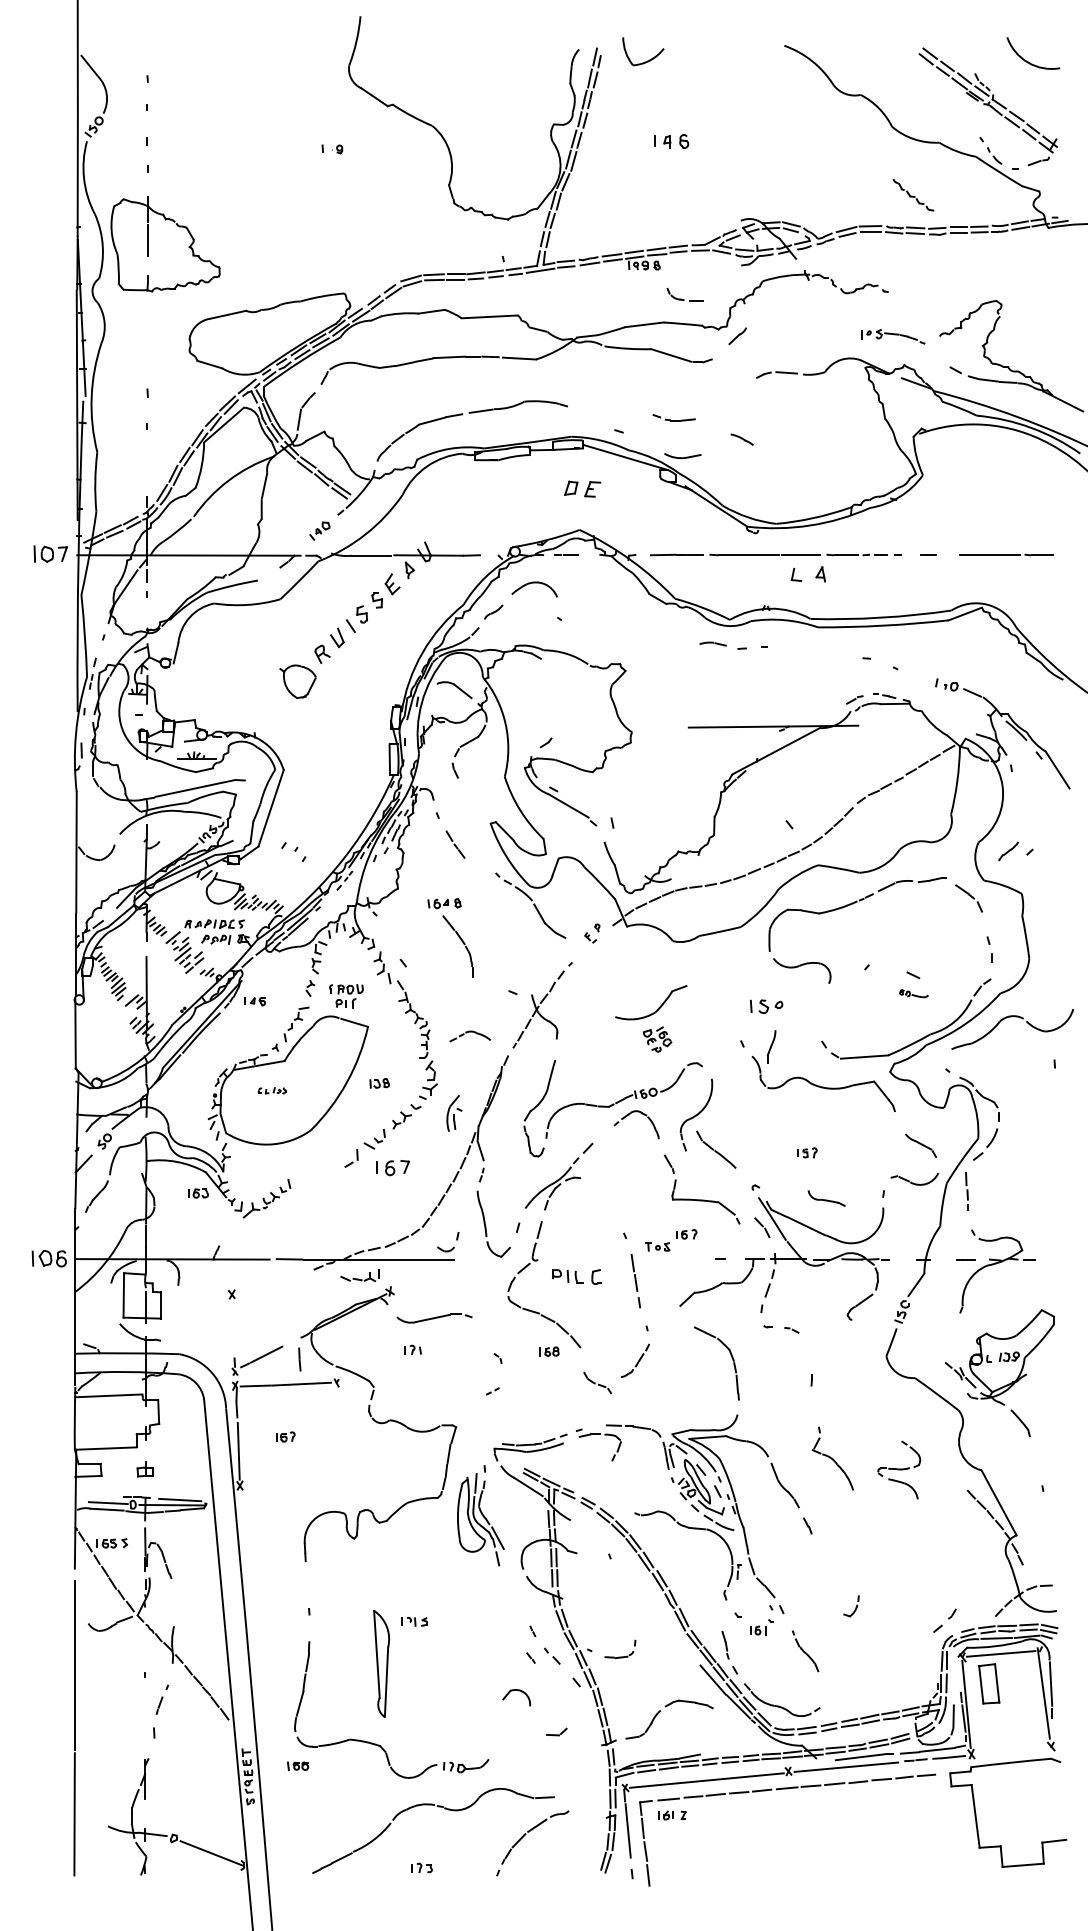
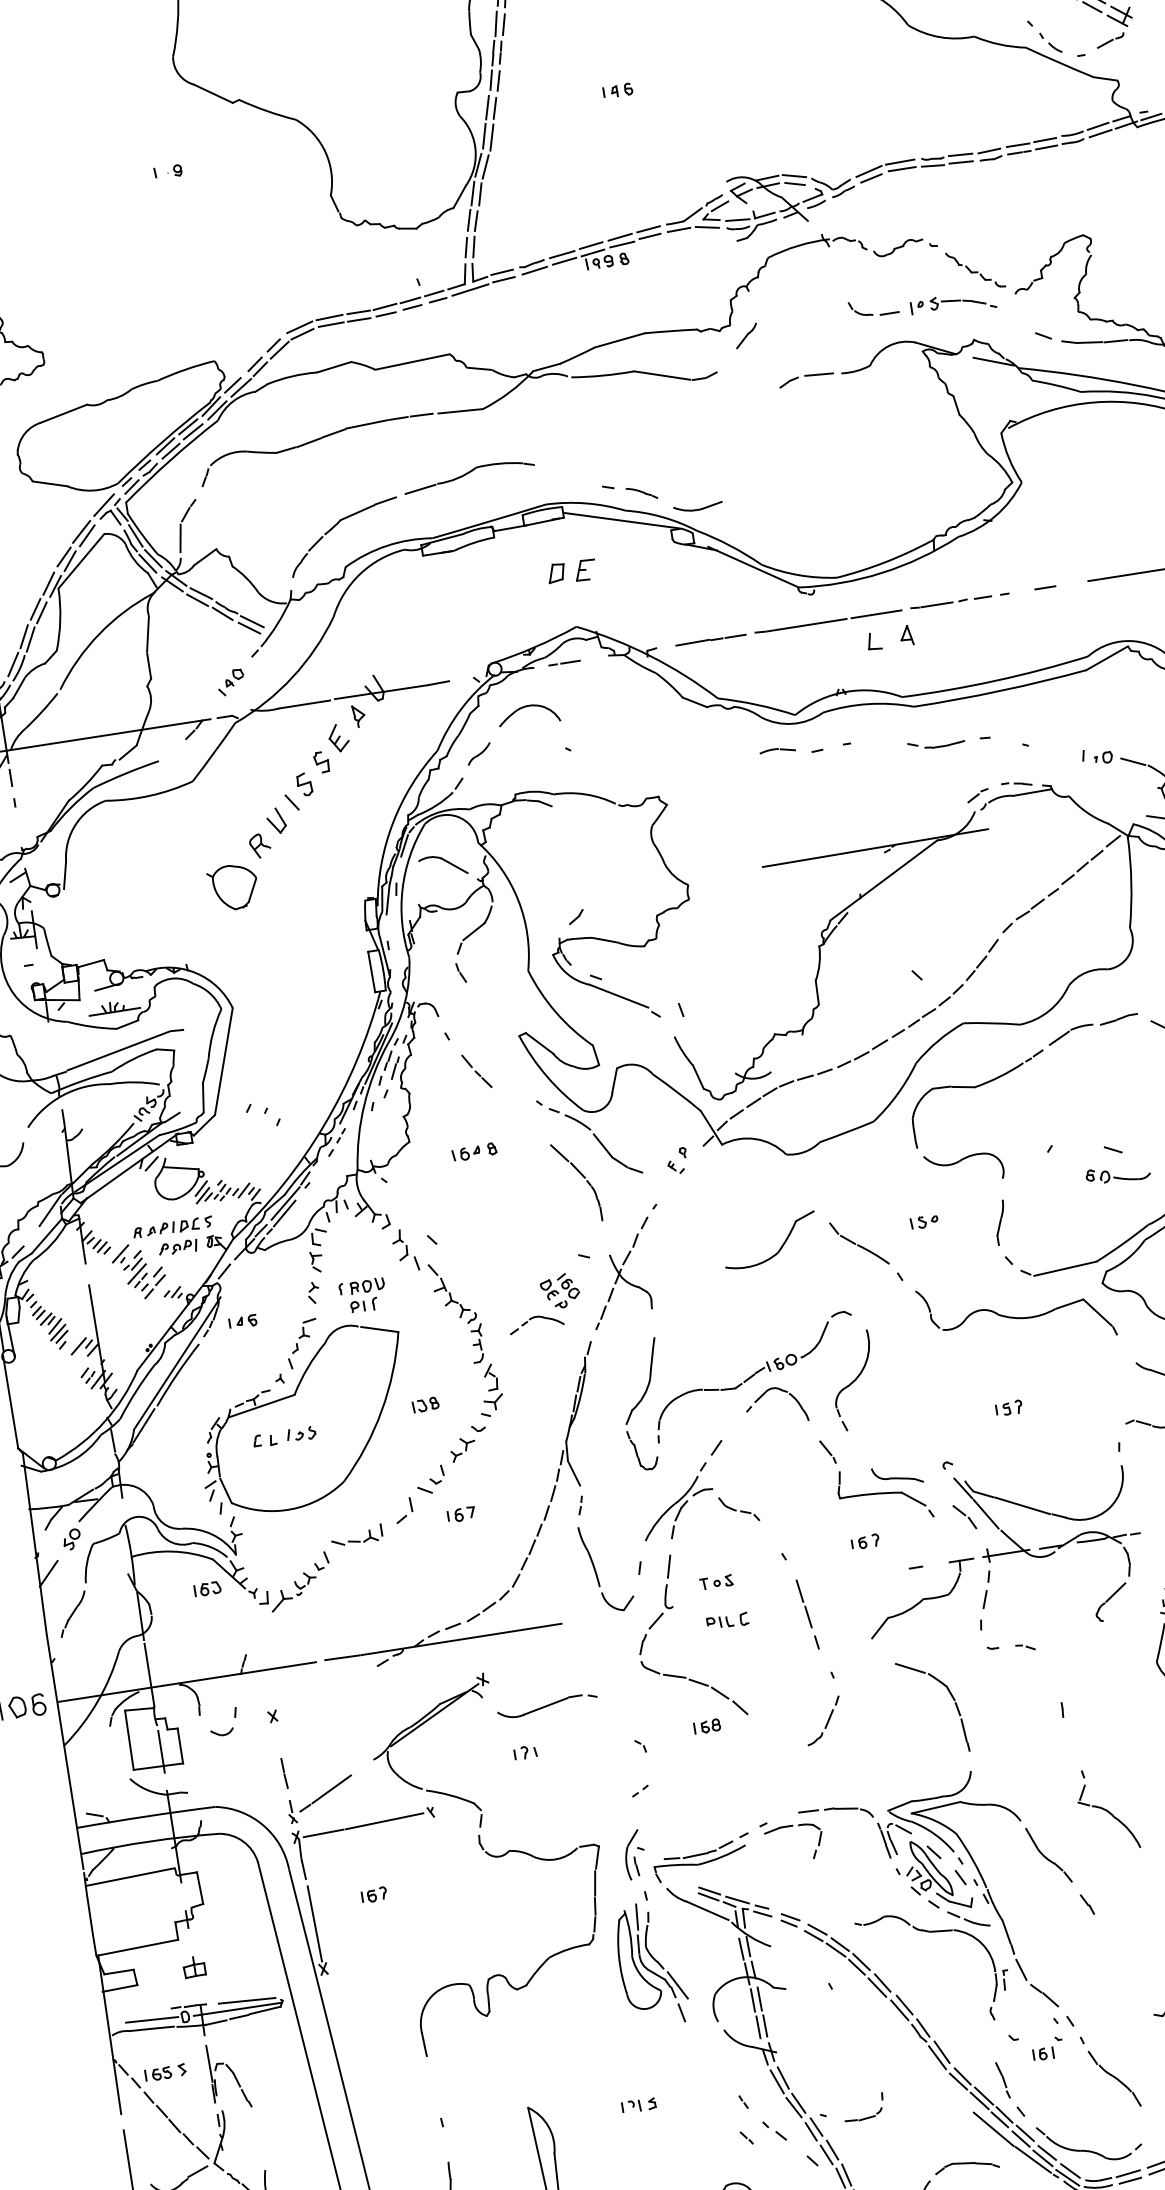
part: (671, 141) -> (617, 90), size x0.62
part: (913, 195) -> (975, 270), moved
part: (684, 294) -> (872, 307), moved
part: (673, 417) -> (935, 743), moved
part: (741, 439) -> (641, 493), moved
part: (463, 944) -> (583, 1178), moved
part: (913, 993) -> (1117, 1174), size x1.67
part: (766, 1006) -> (924, 1221), size x0.62
part: (657, 1039) -> (560, 1291), moved
part: (771, 1046) -> (1000, 1222), moved
part: (271, 1090) -> (283, 1436), size x1.67
part: (454, 1113) -> (634, 1854), moved
part: (716, 1149) -> (859, 1243), moved
part: (393, 1167) -> (461, 1513), size x0.62
part: (826, 1198) -> (897, 1475), moved
part: (453, 1246) -> (231, 1727), moved
part: (657, 1246) -> (716, 1581), moved
part: (359, 1275) -> (355, 1535), moved
part: (575, 1276) -> (726, 1621), size x0.62
line: (299, 1359) -> (284, 1773), moved
part: (597, 1382) -> (738, 1508), moved
part: (414, 1621) -> (638, 2105), moved
part: (805, 1651) -> (1110, 2072), size x1.43

